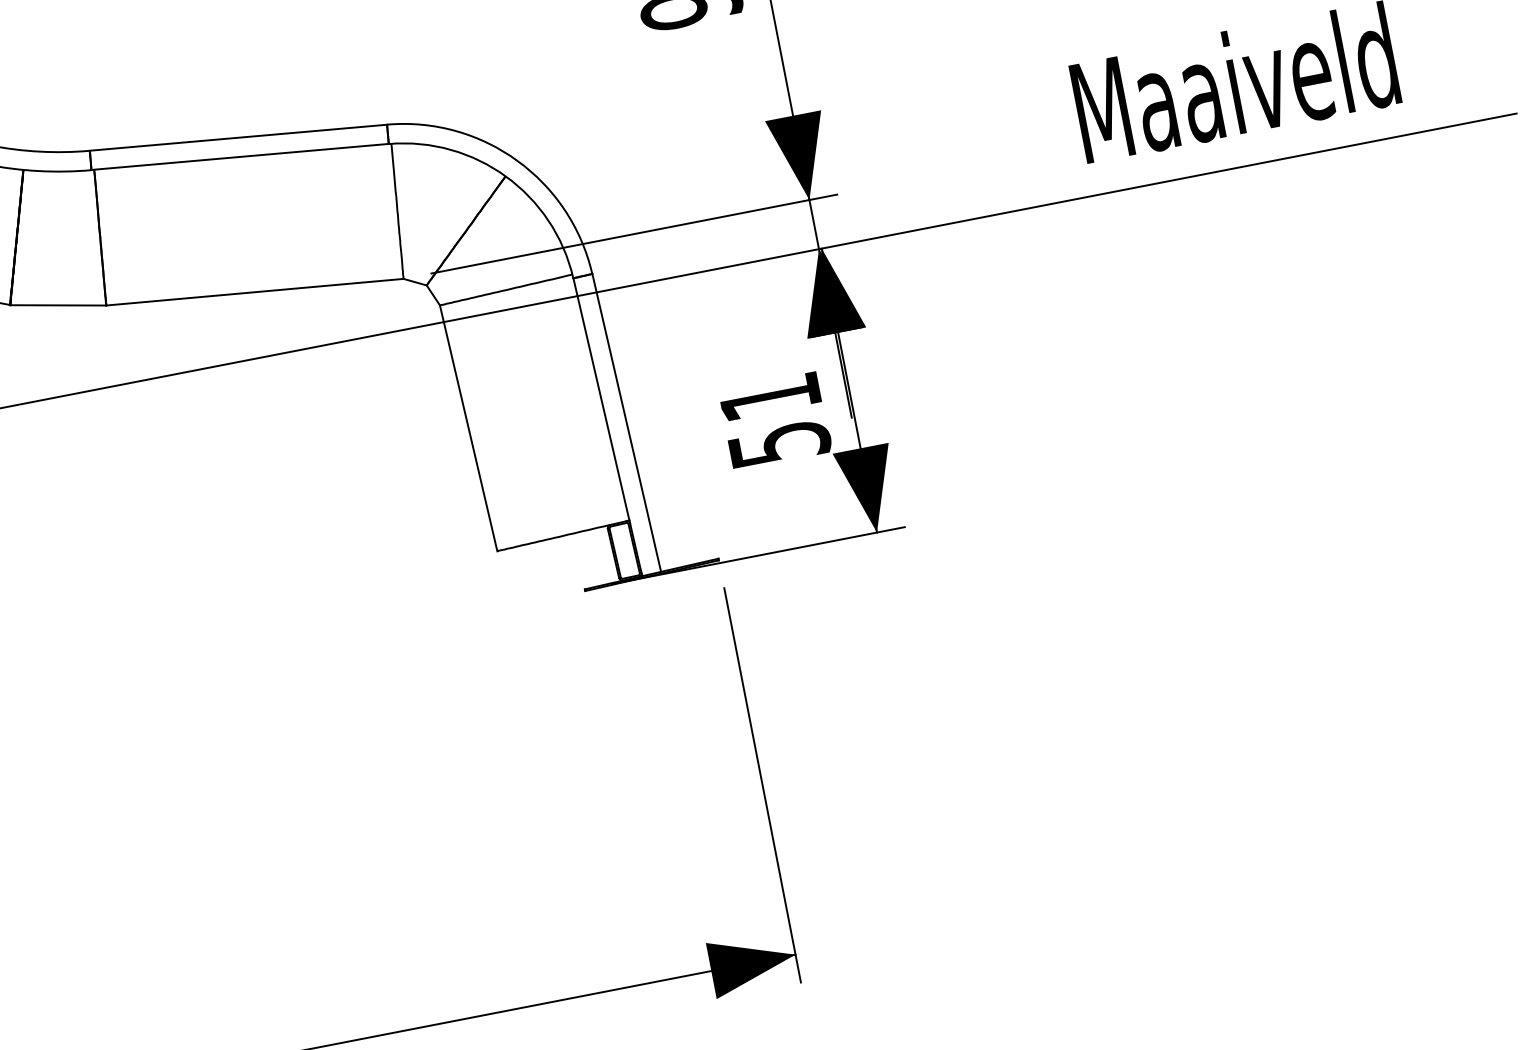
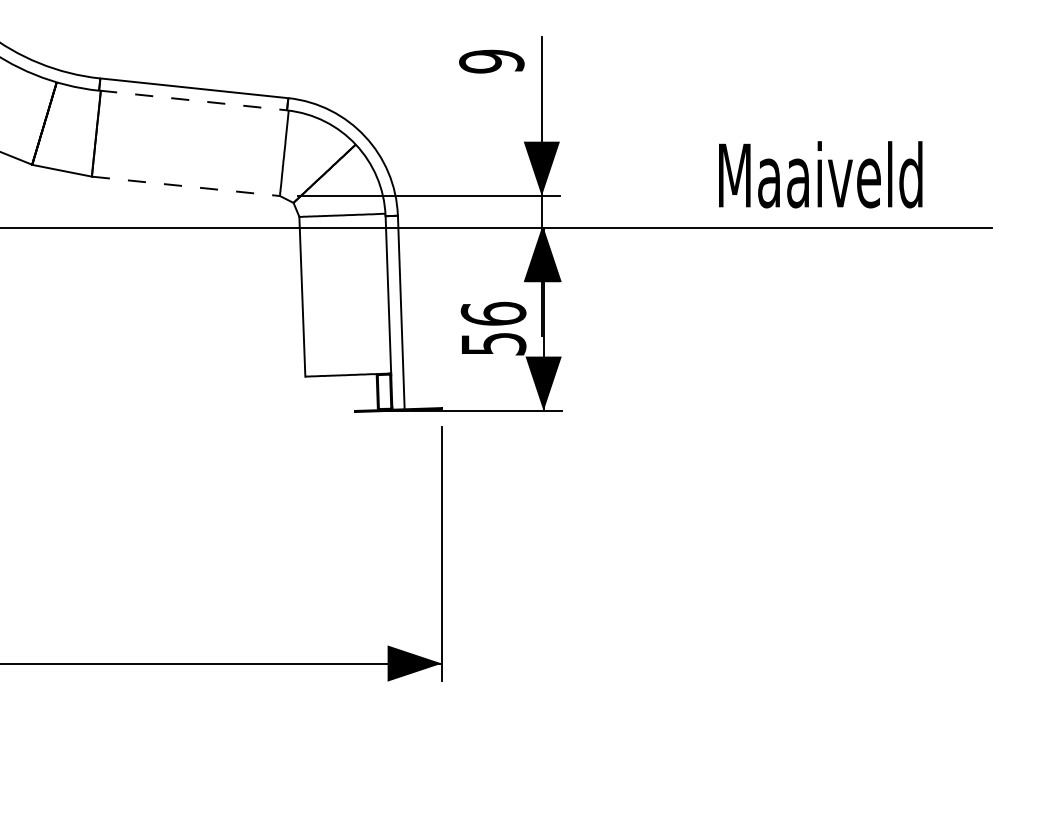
line: (240, 156) -> (193, 100), solid -> dashed
line: (254, 292) -> (185, 186), solid -> dashed
text: (769, 396) -> (493, 313), 51 -> 56

